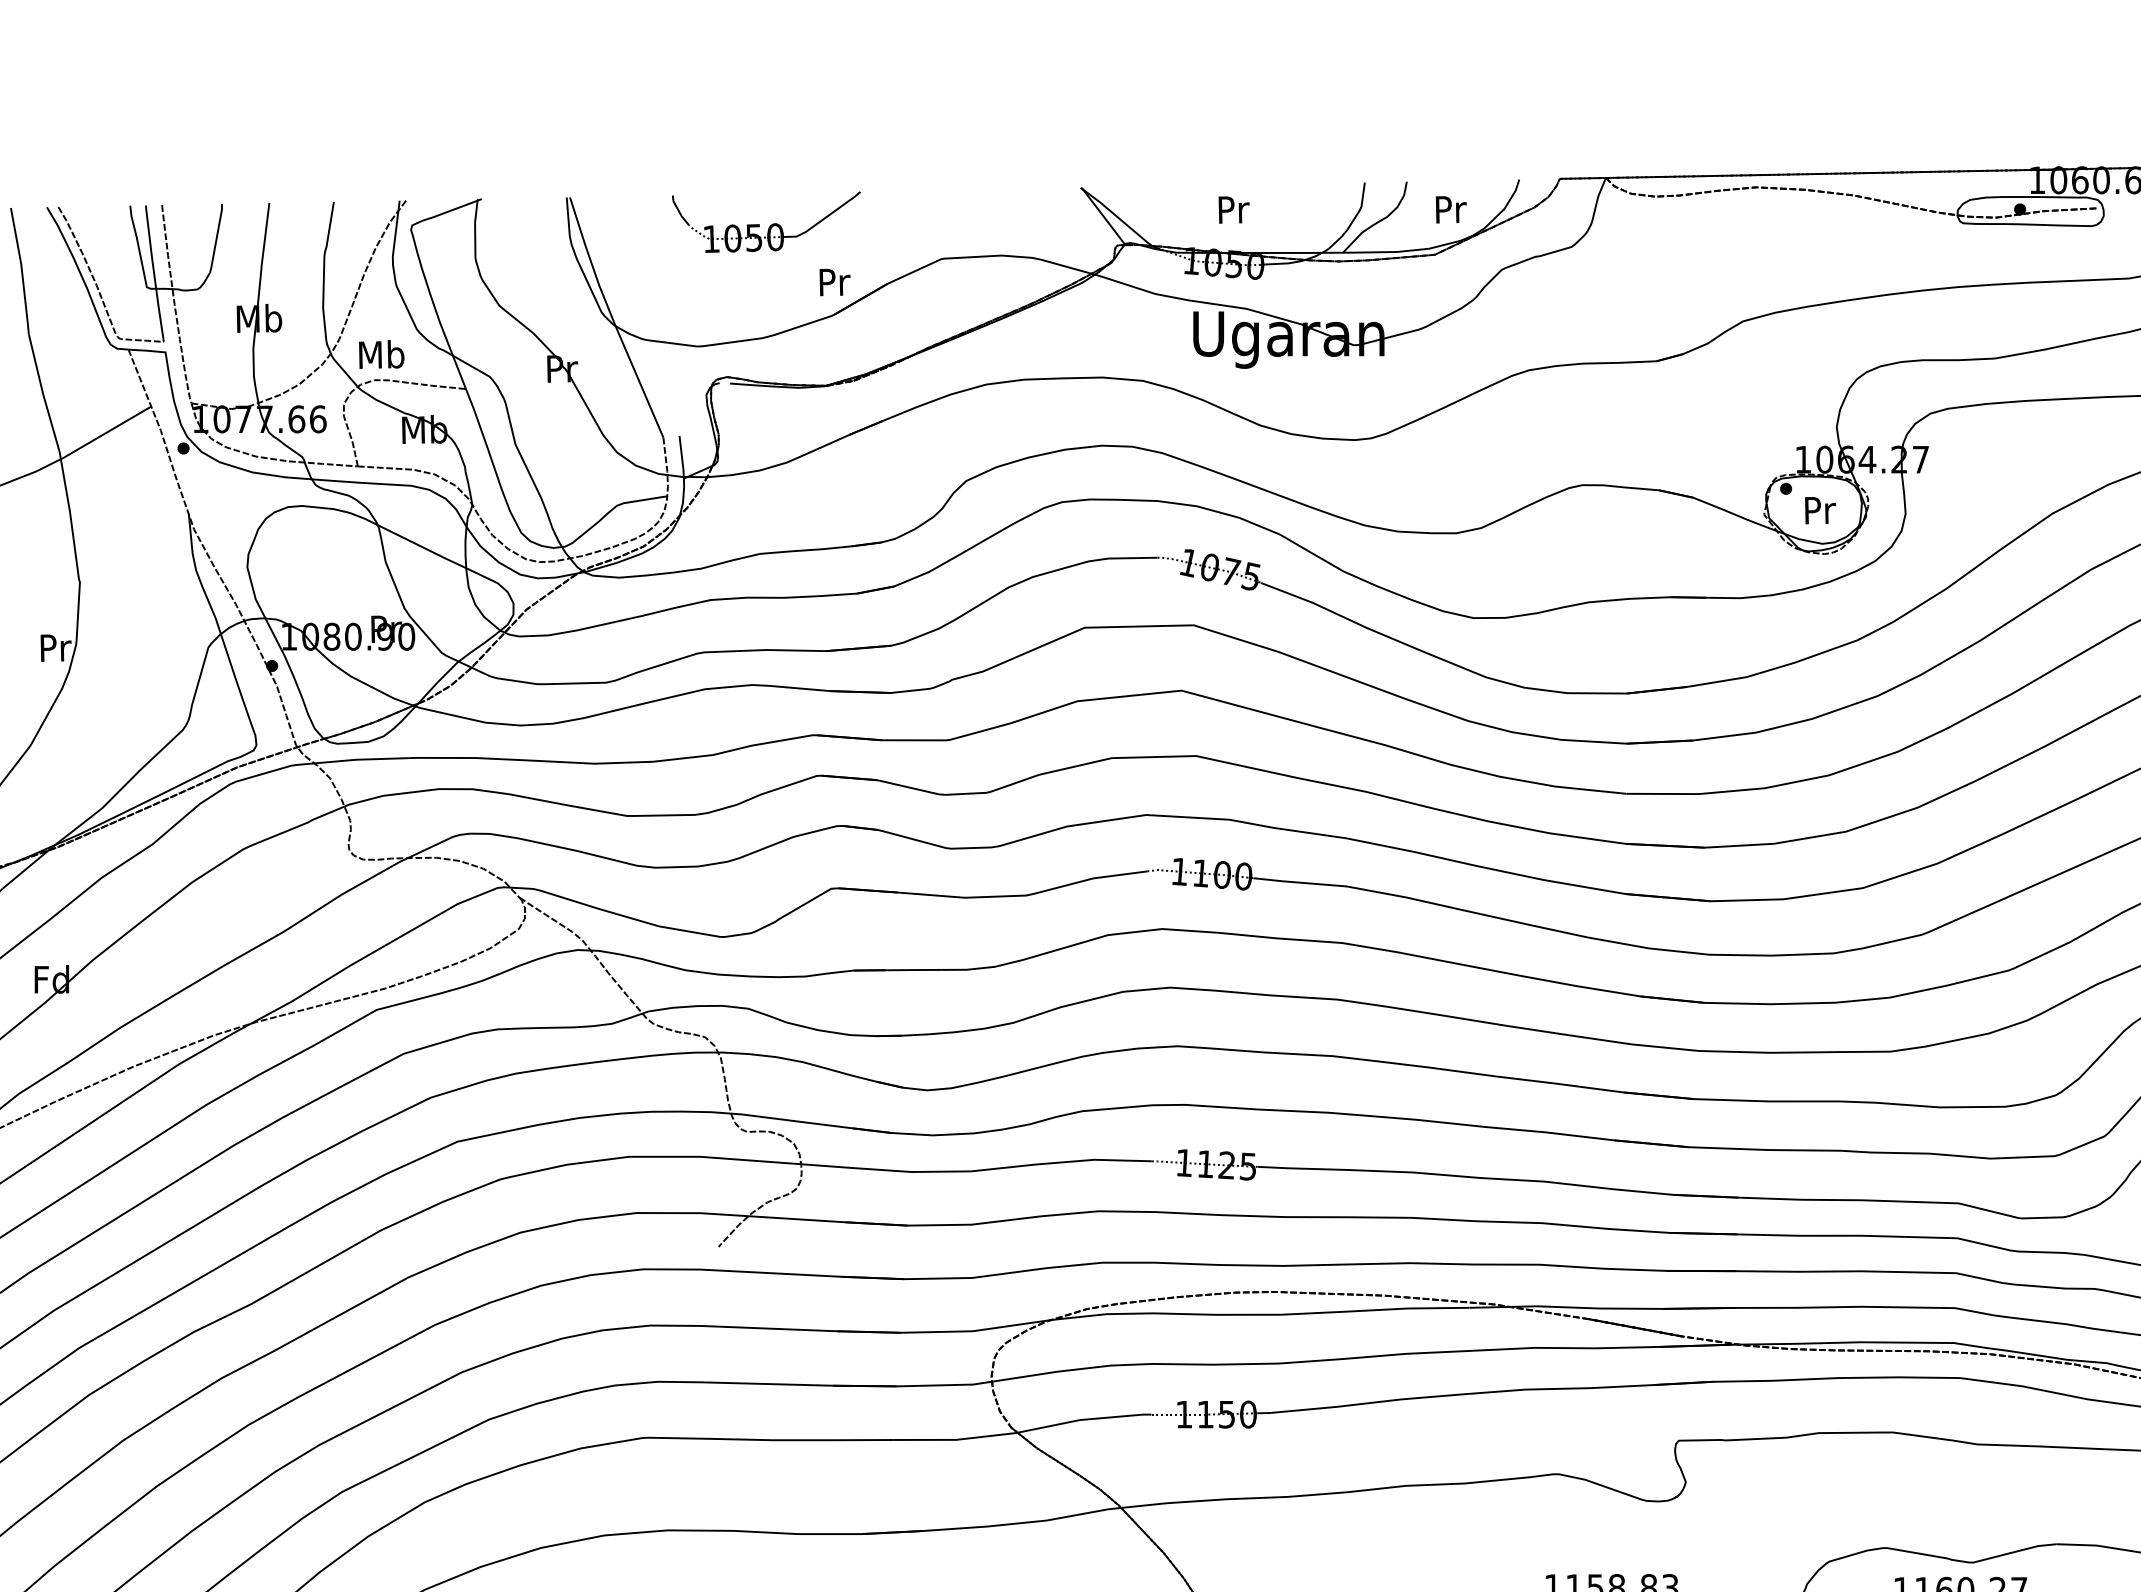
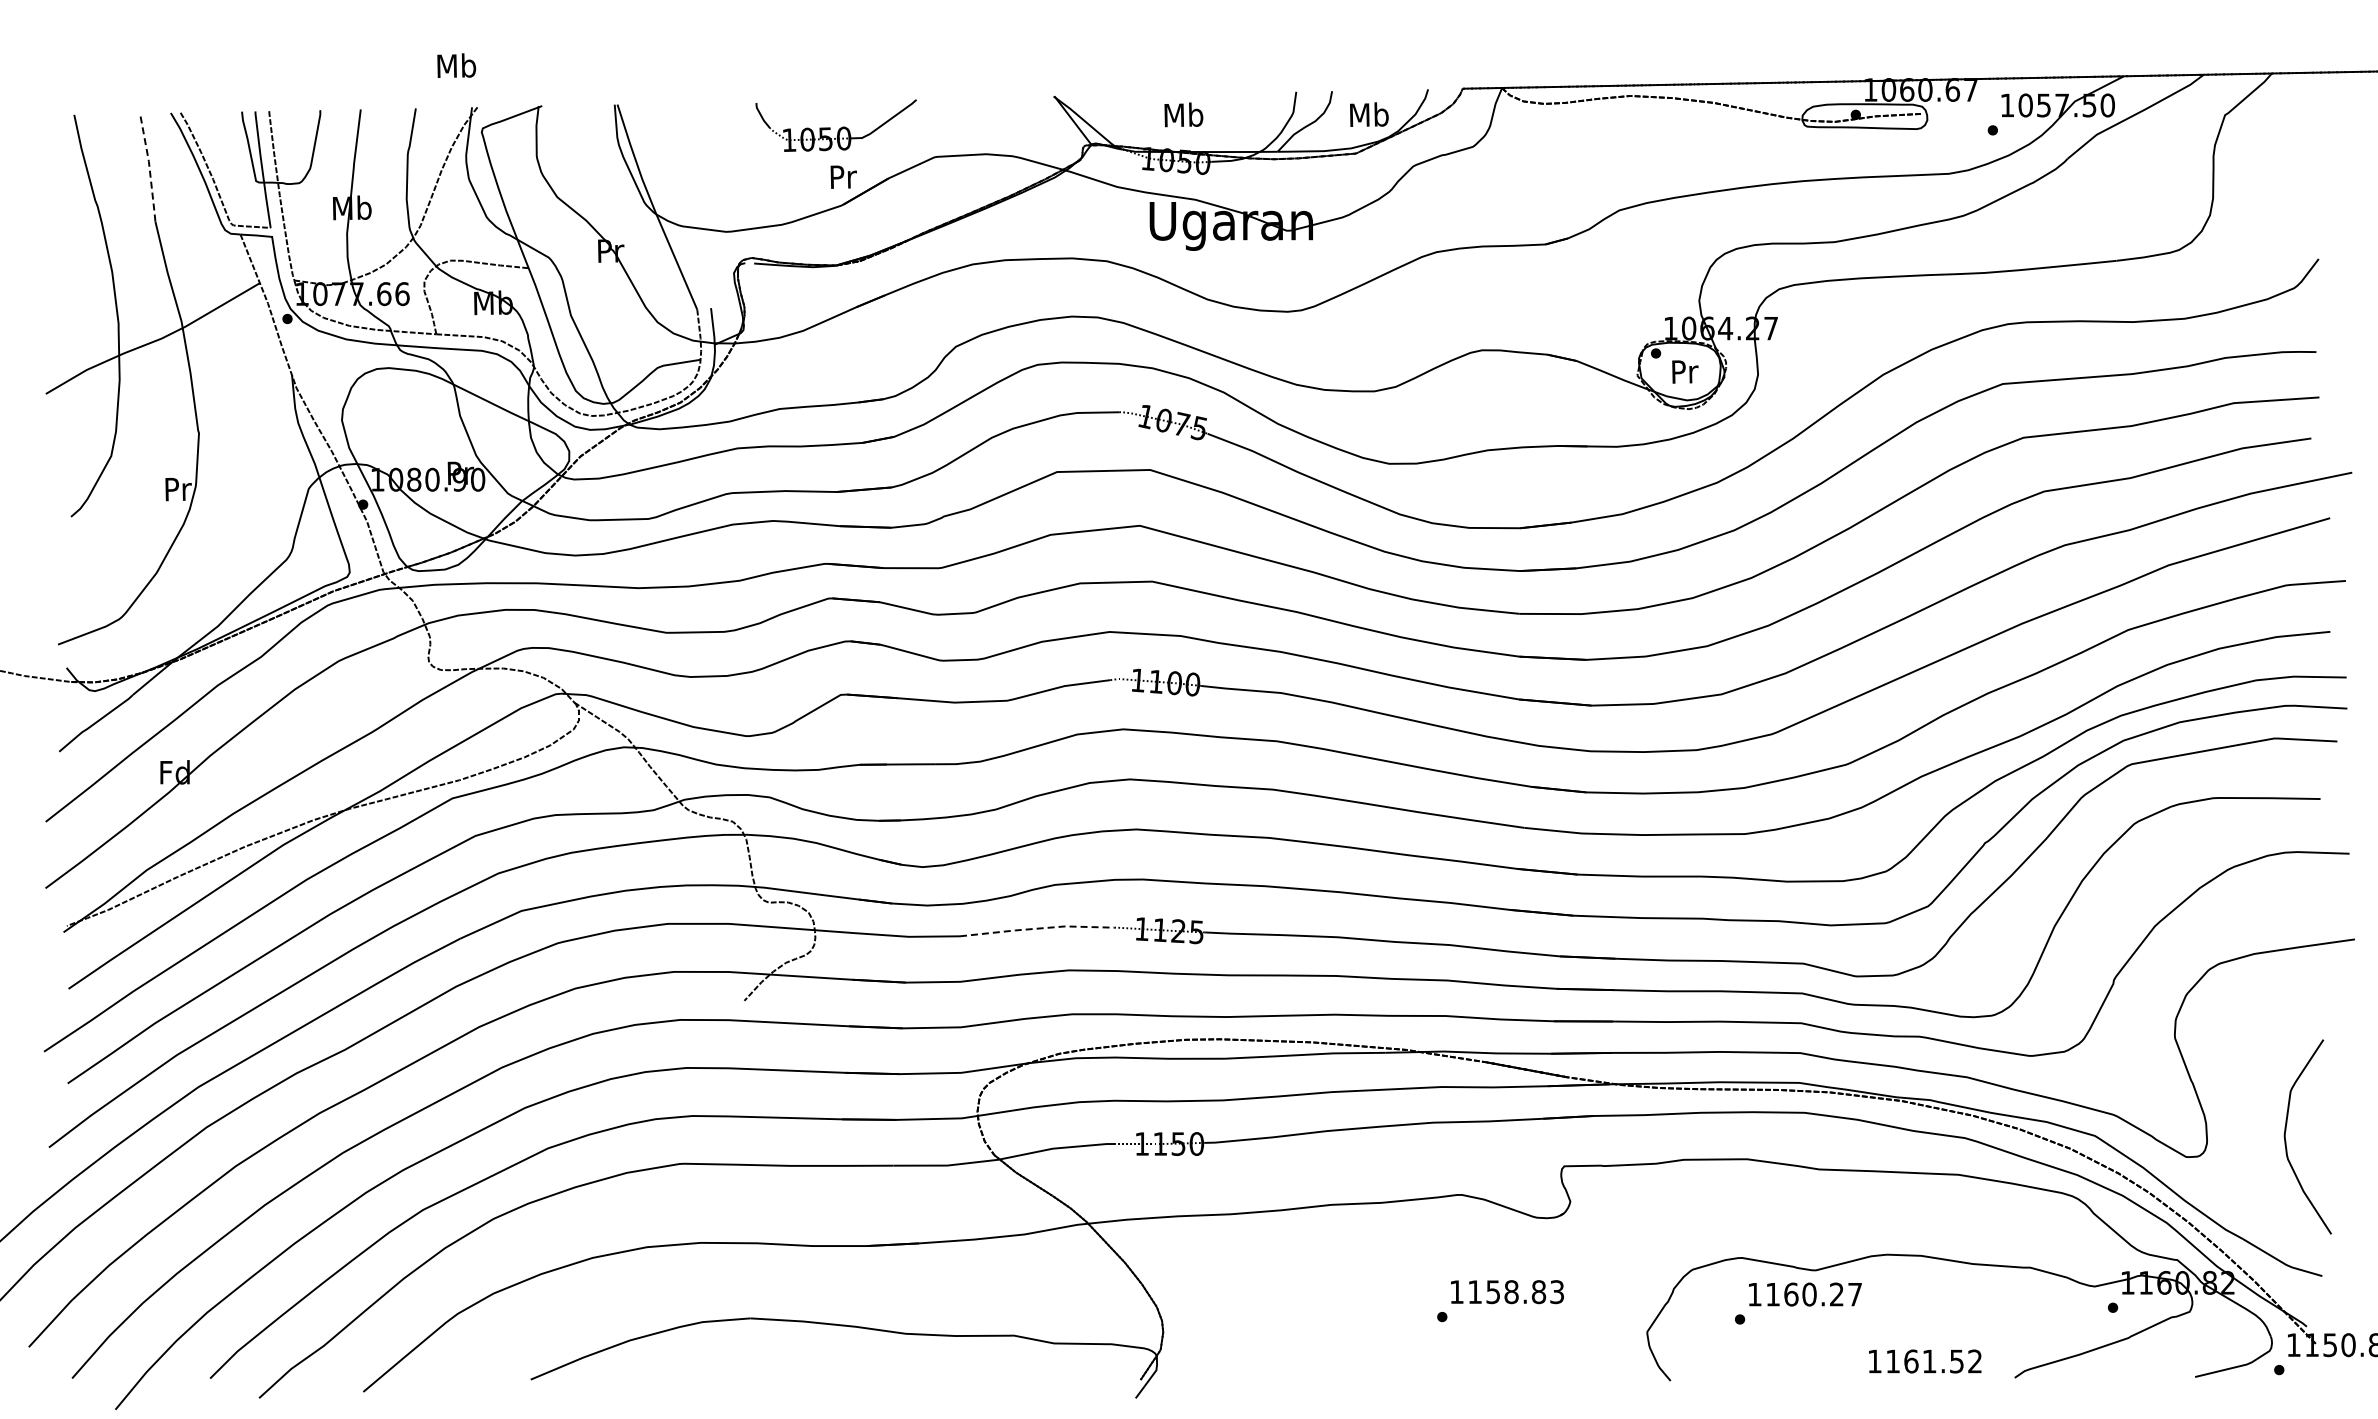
text: (1232, 209) -> (1183, 114), Pr -> Mb
text: (1450, 209) -> (1369, 114), Pr -> Mb
part: (765, 221) -> (835, 125), moved
line: (21, 271) -> (149, 167), solid -> dashed
text: (381, 354) -> (456, 65), moved
line: (1061, 1162) -> (1037, 928), solid -> dashed

